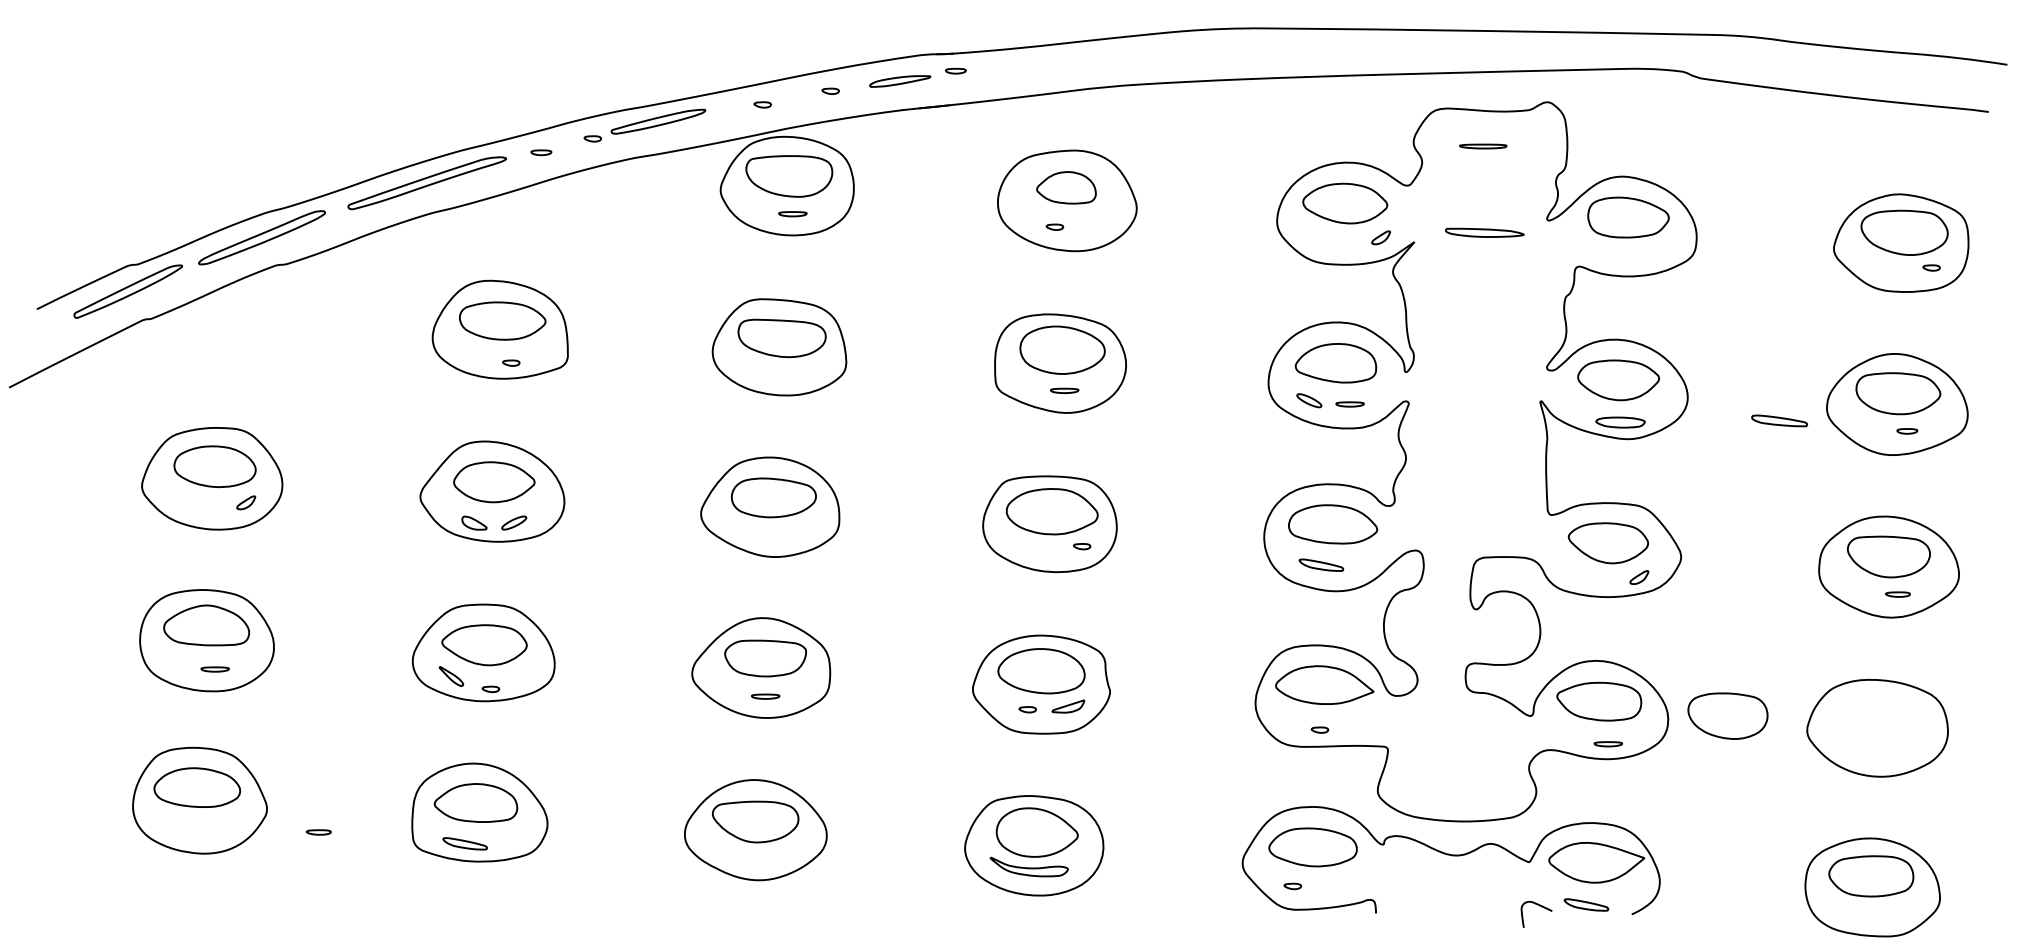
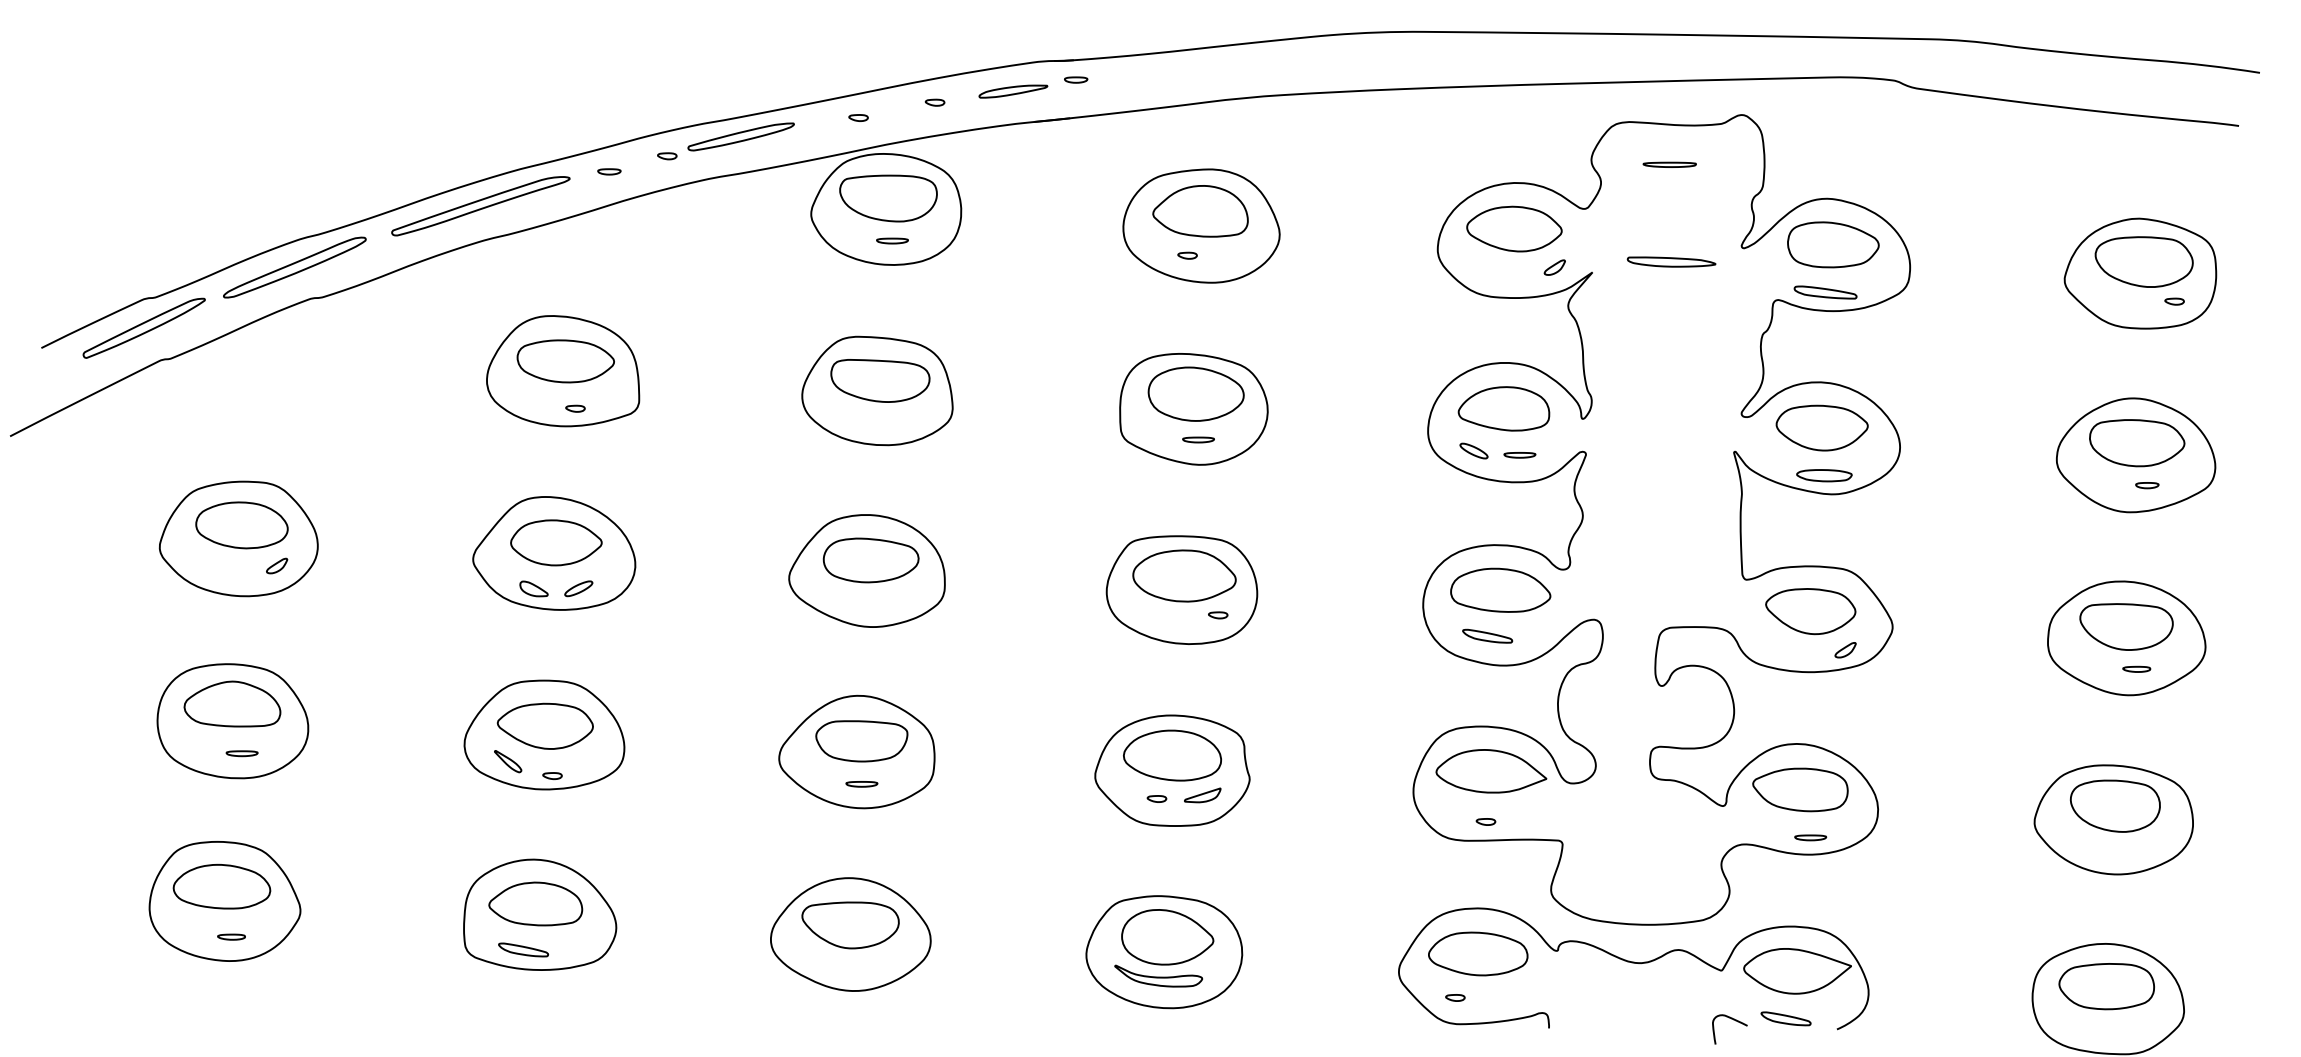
part: (1066, 187) -> (1200, 210), size x1.43
part: (1779, 420) -> (1825, 292), moved
part: (1727, 715) -> (2114, 805), moved
part: (318, 832) -> (231, 937), moved

